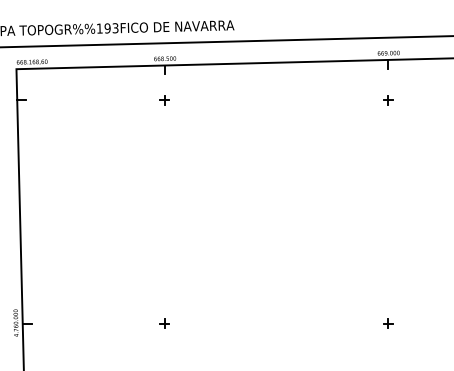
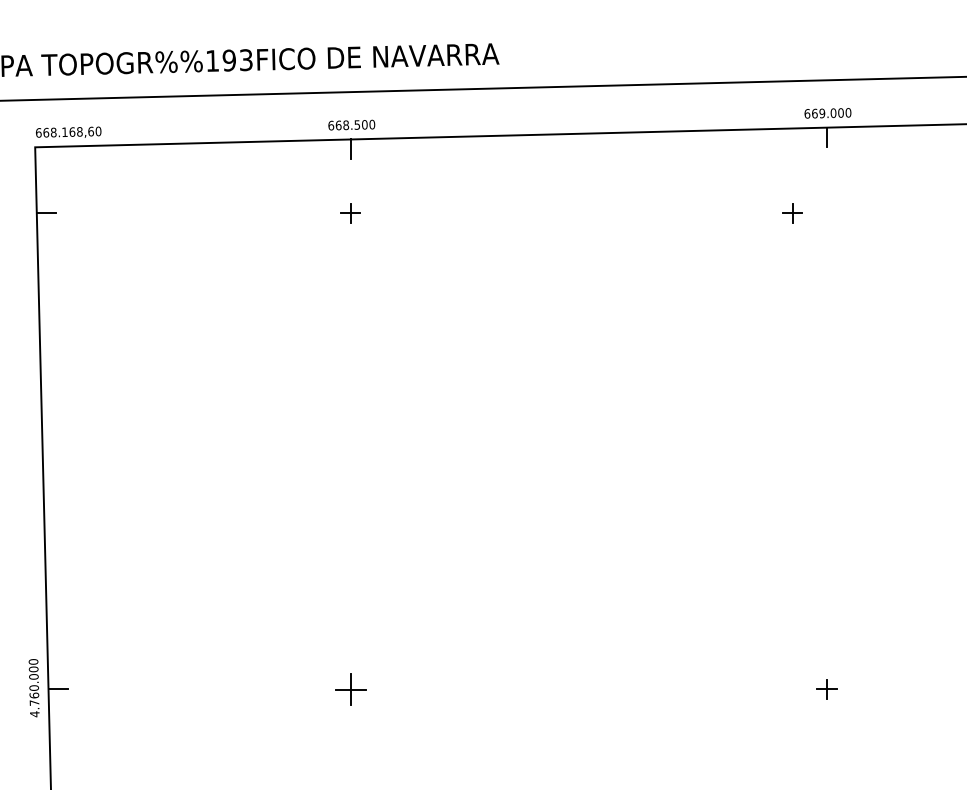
part: (388, 100) -> (793, 213), moved
part: (164, 323) -> (350, 688), size x1.6

